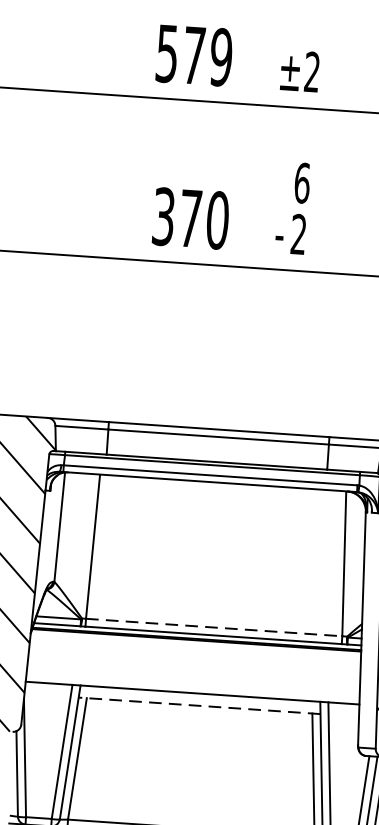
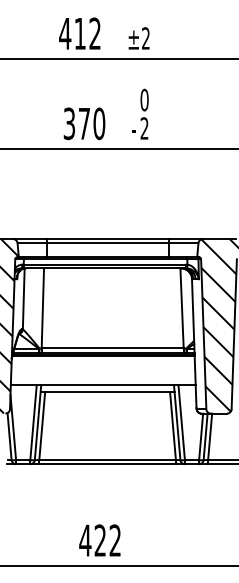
text: (192, 54) -> (79, 33), 579 -> 412
text: (302, 182) -> (144, 99), 6 -> 0
line: (213, 627) -> (112, 348), dashed -> solid
line: (199, 706) -> (107, 392), dashed -> solid

